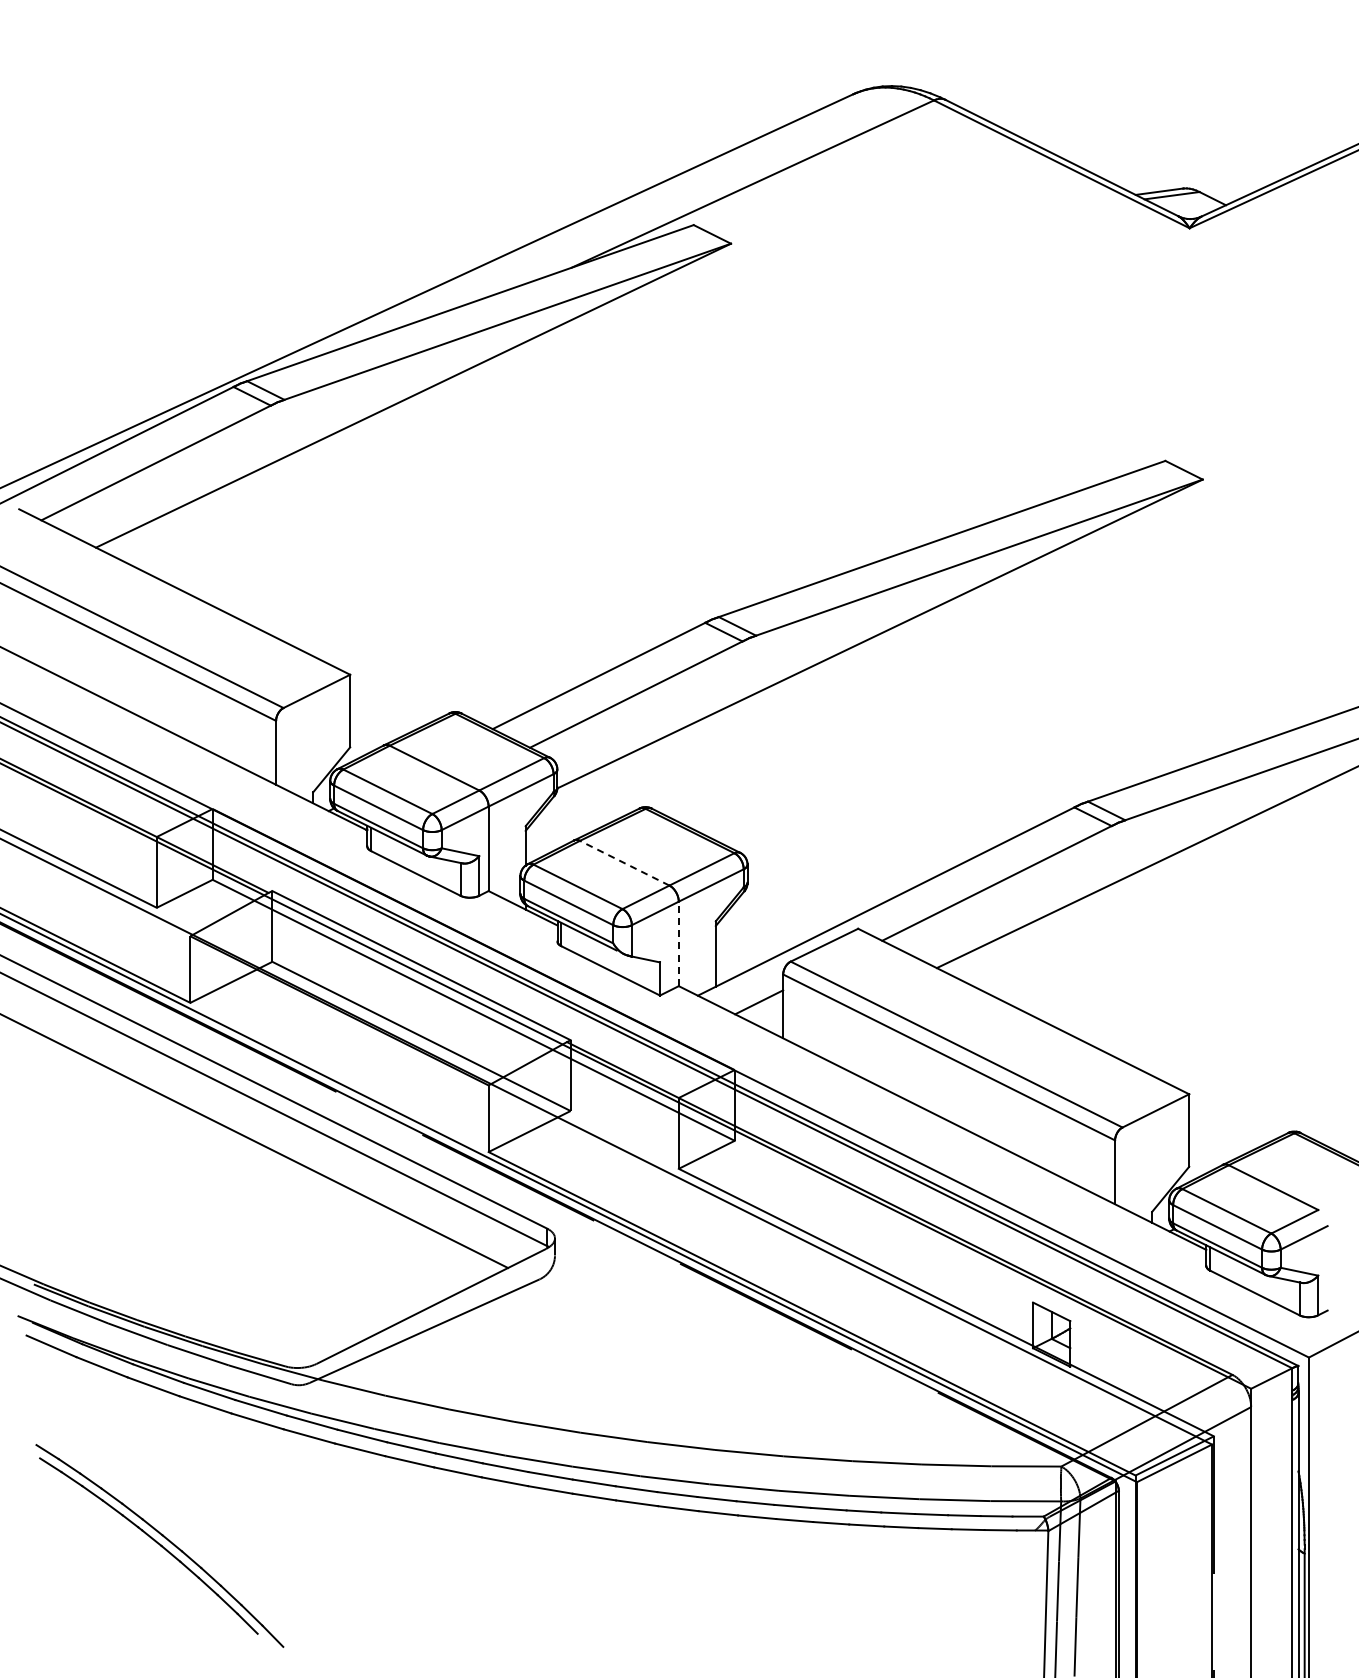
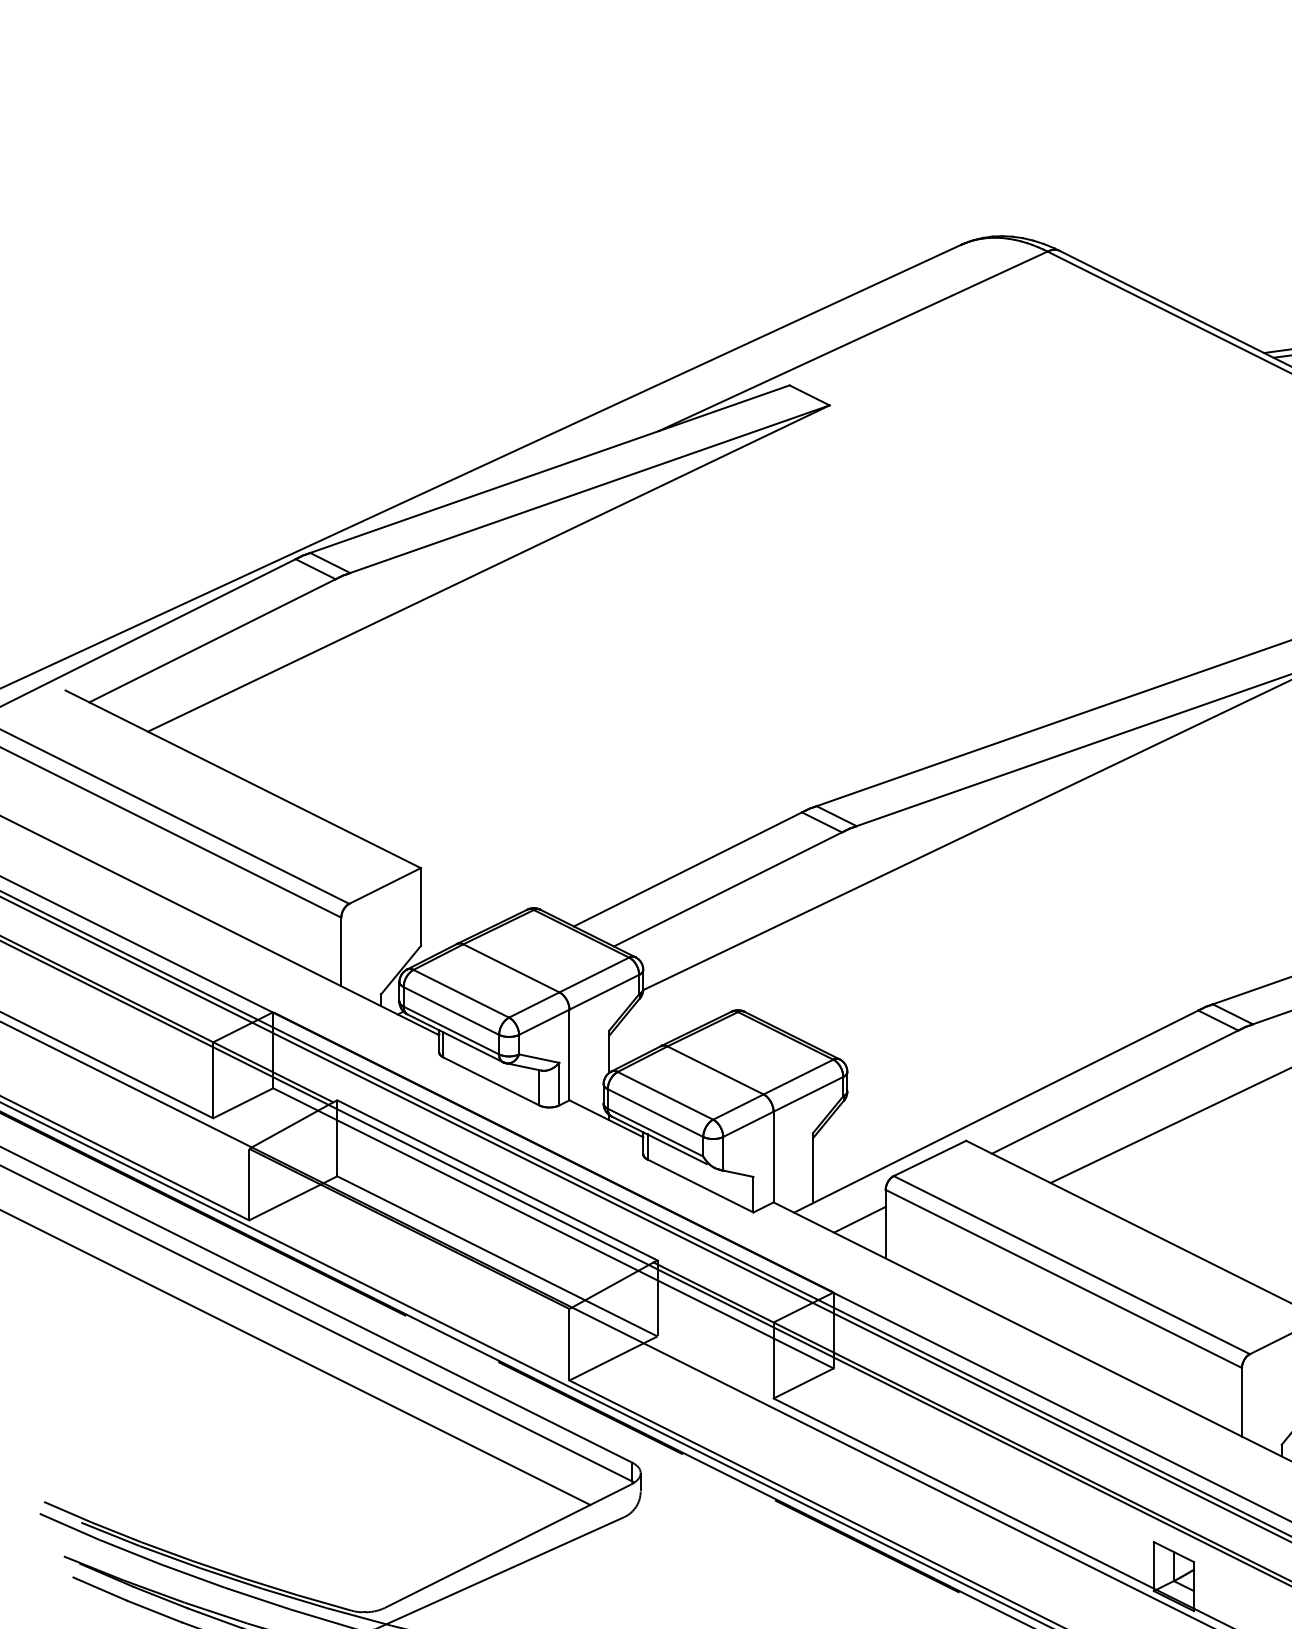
line: (624, 863) -> (715, 1070), dashed -> solid
line: (678, 943) -> (773, 1156), dashed -> solid

